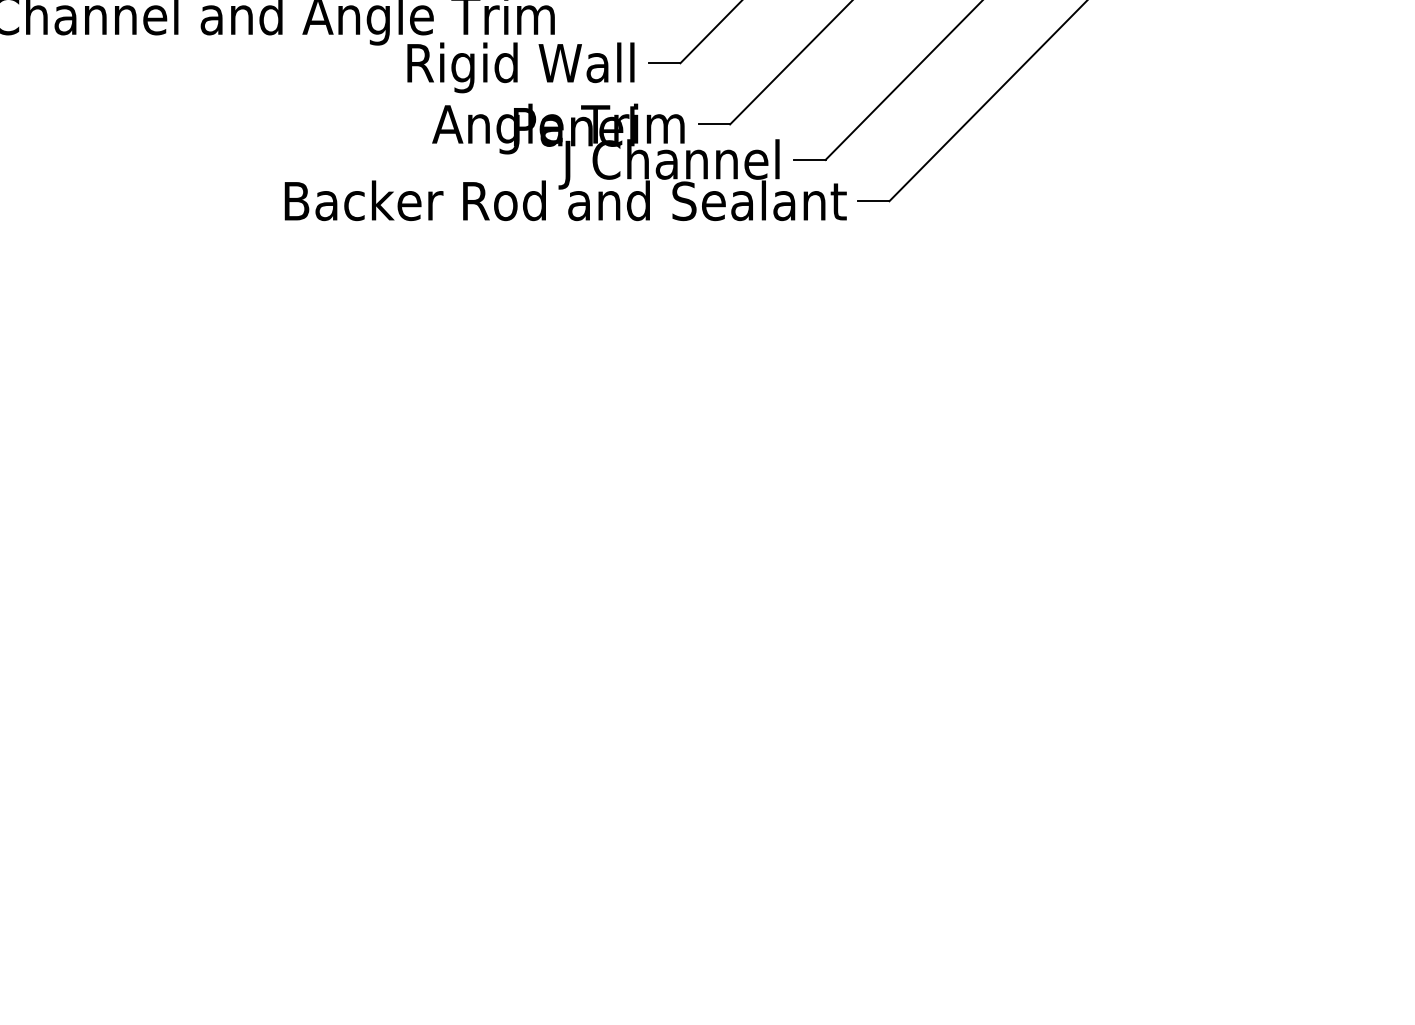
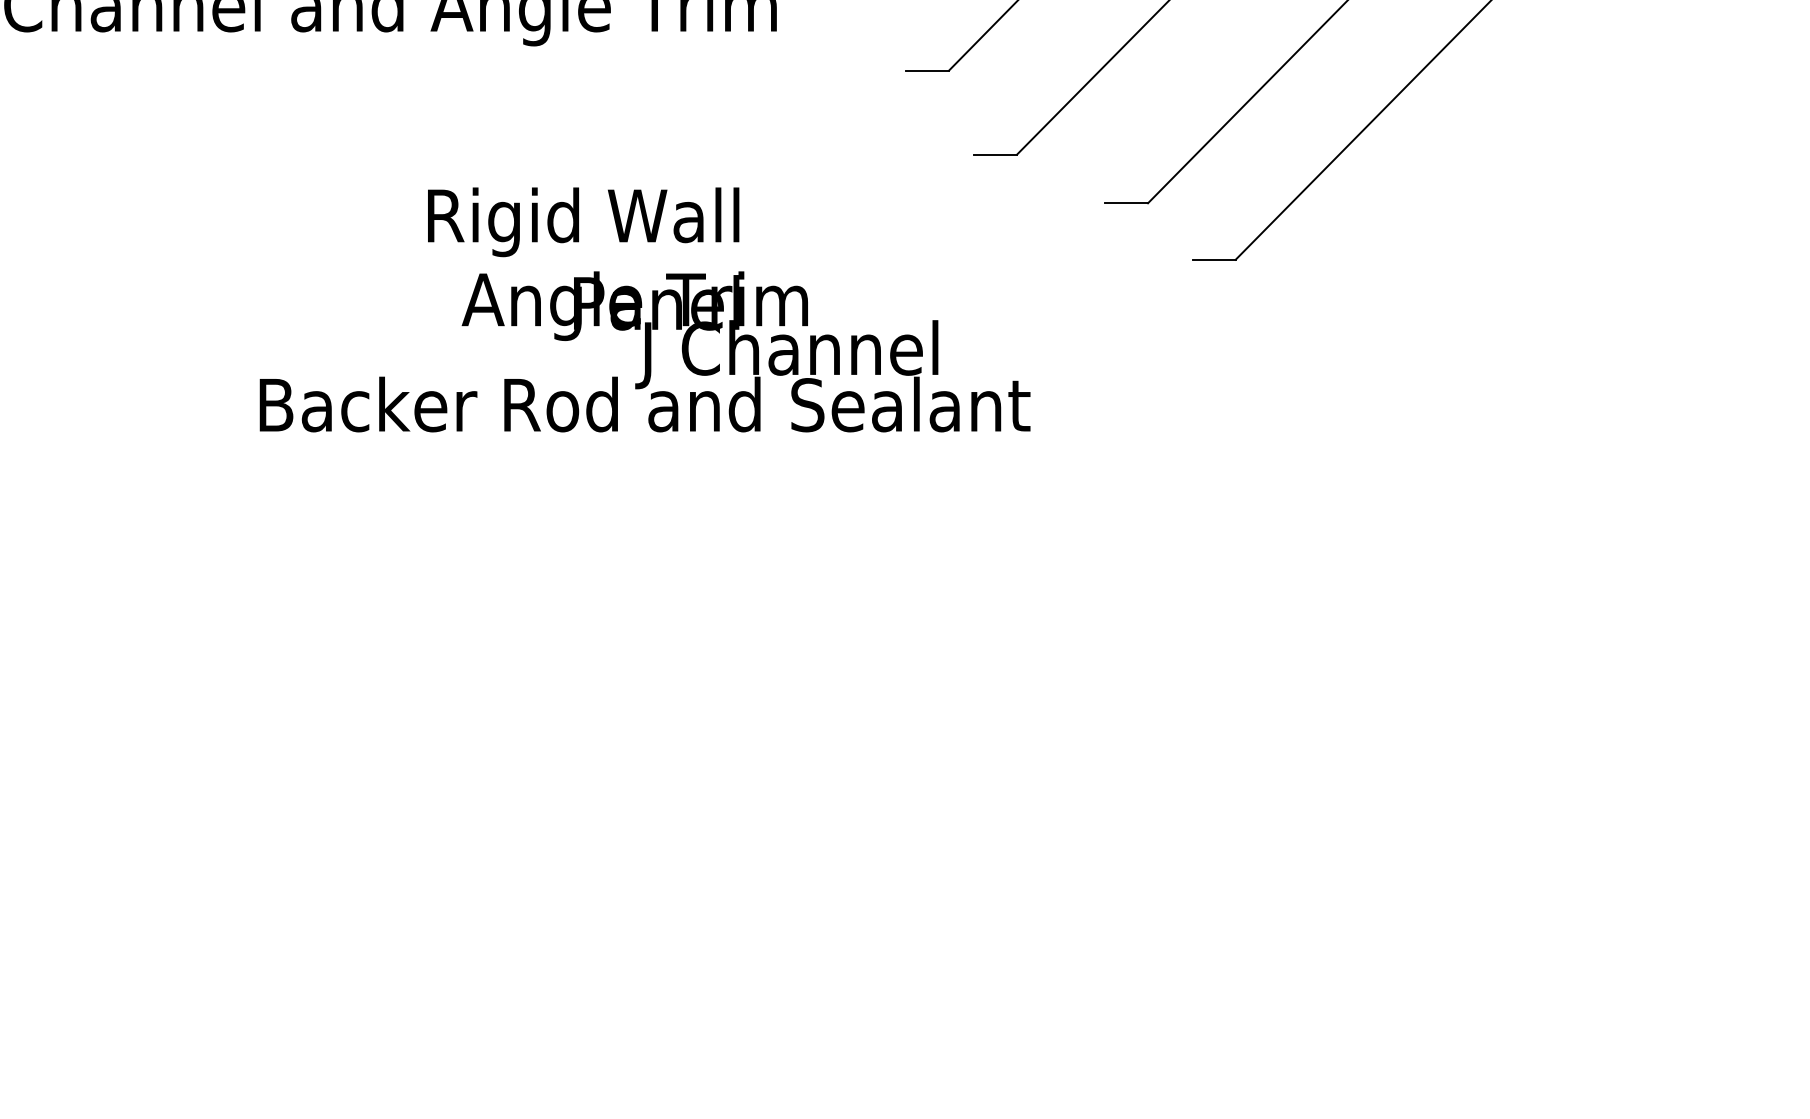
text: (565, 131) -> (644, 309), moved

